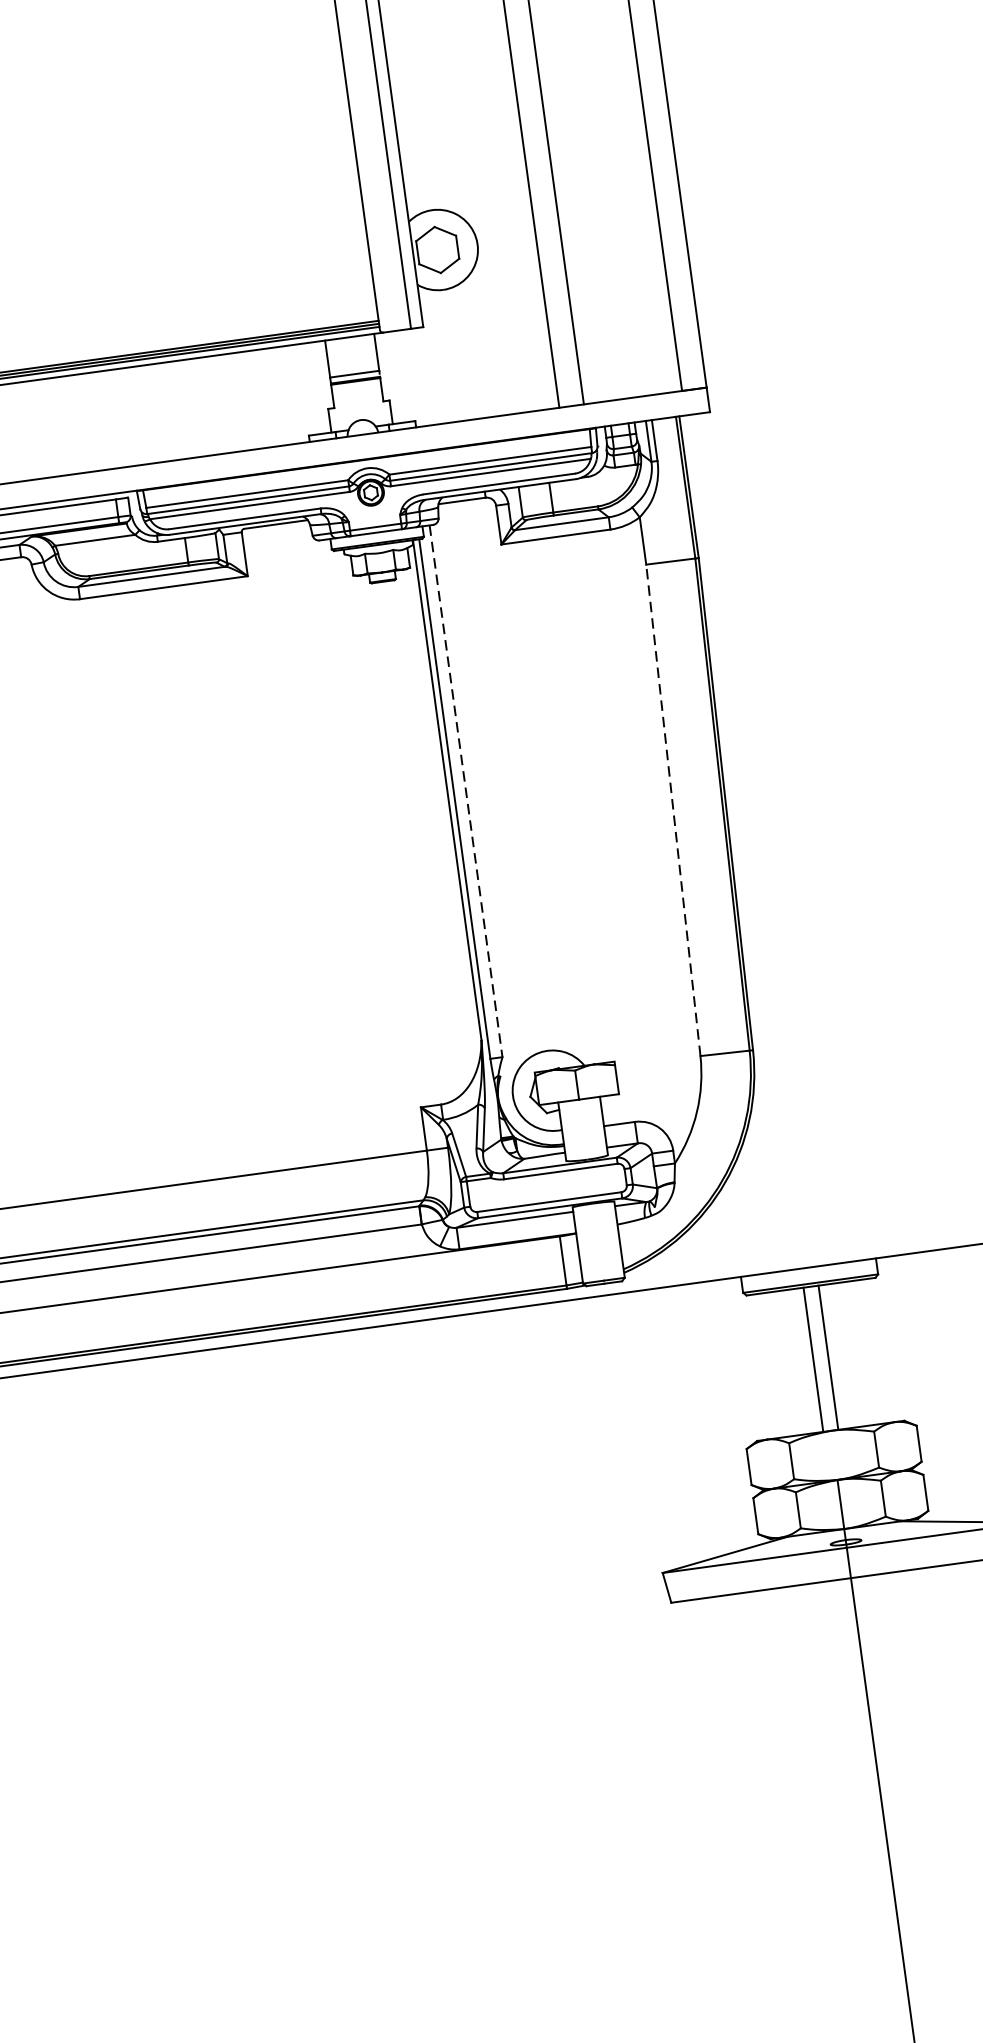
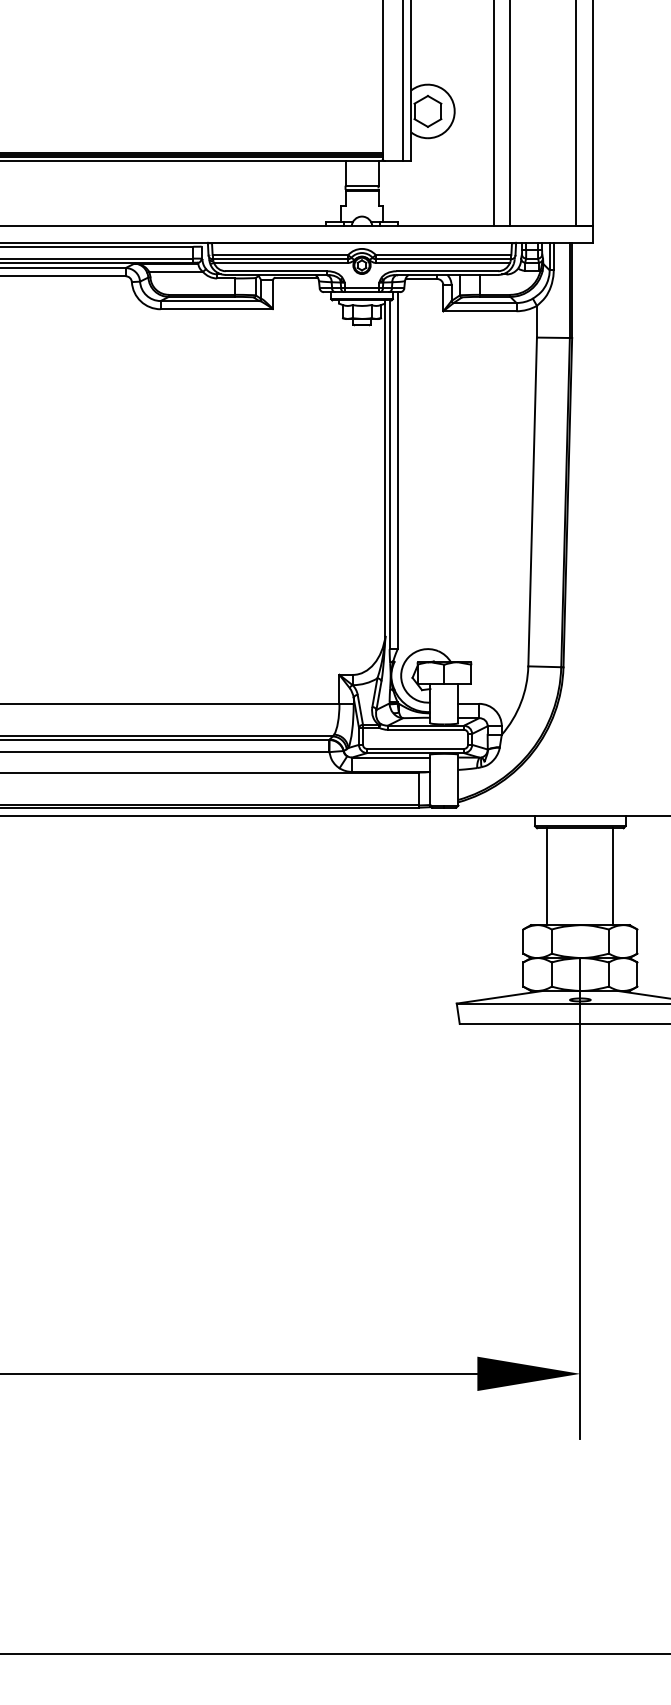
line: (465, 791) -> (397, 470), dashed -> solid
line: (673, 809) -> (532, 501), dashed -> solid
line: (828, 1357) -> (547, 876), moved
line: (813, 1359) -> (613, 876), moved

